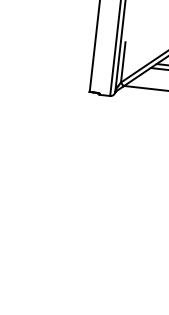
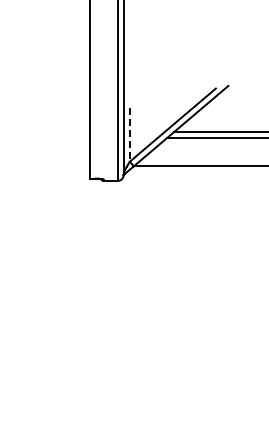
line: (122, 62) -> (129, 134), solid -> dashed

